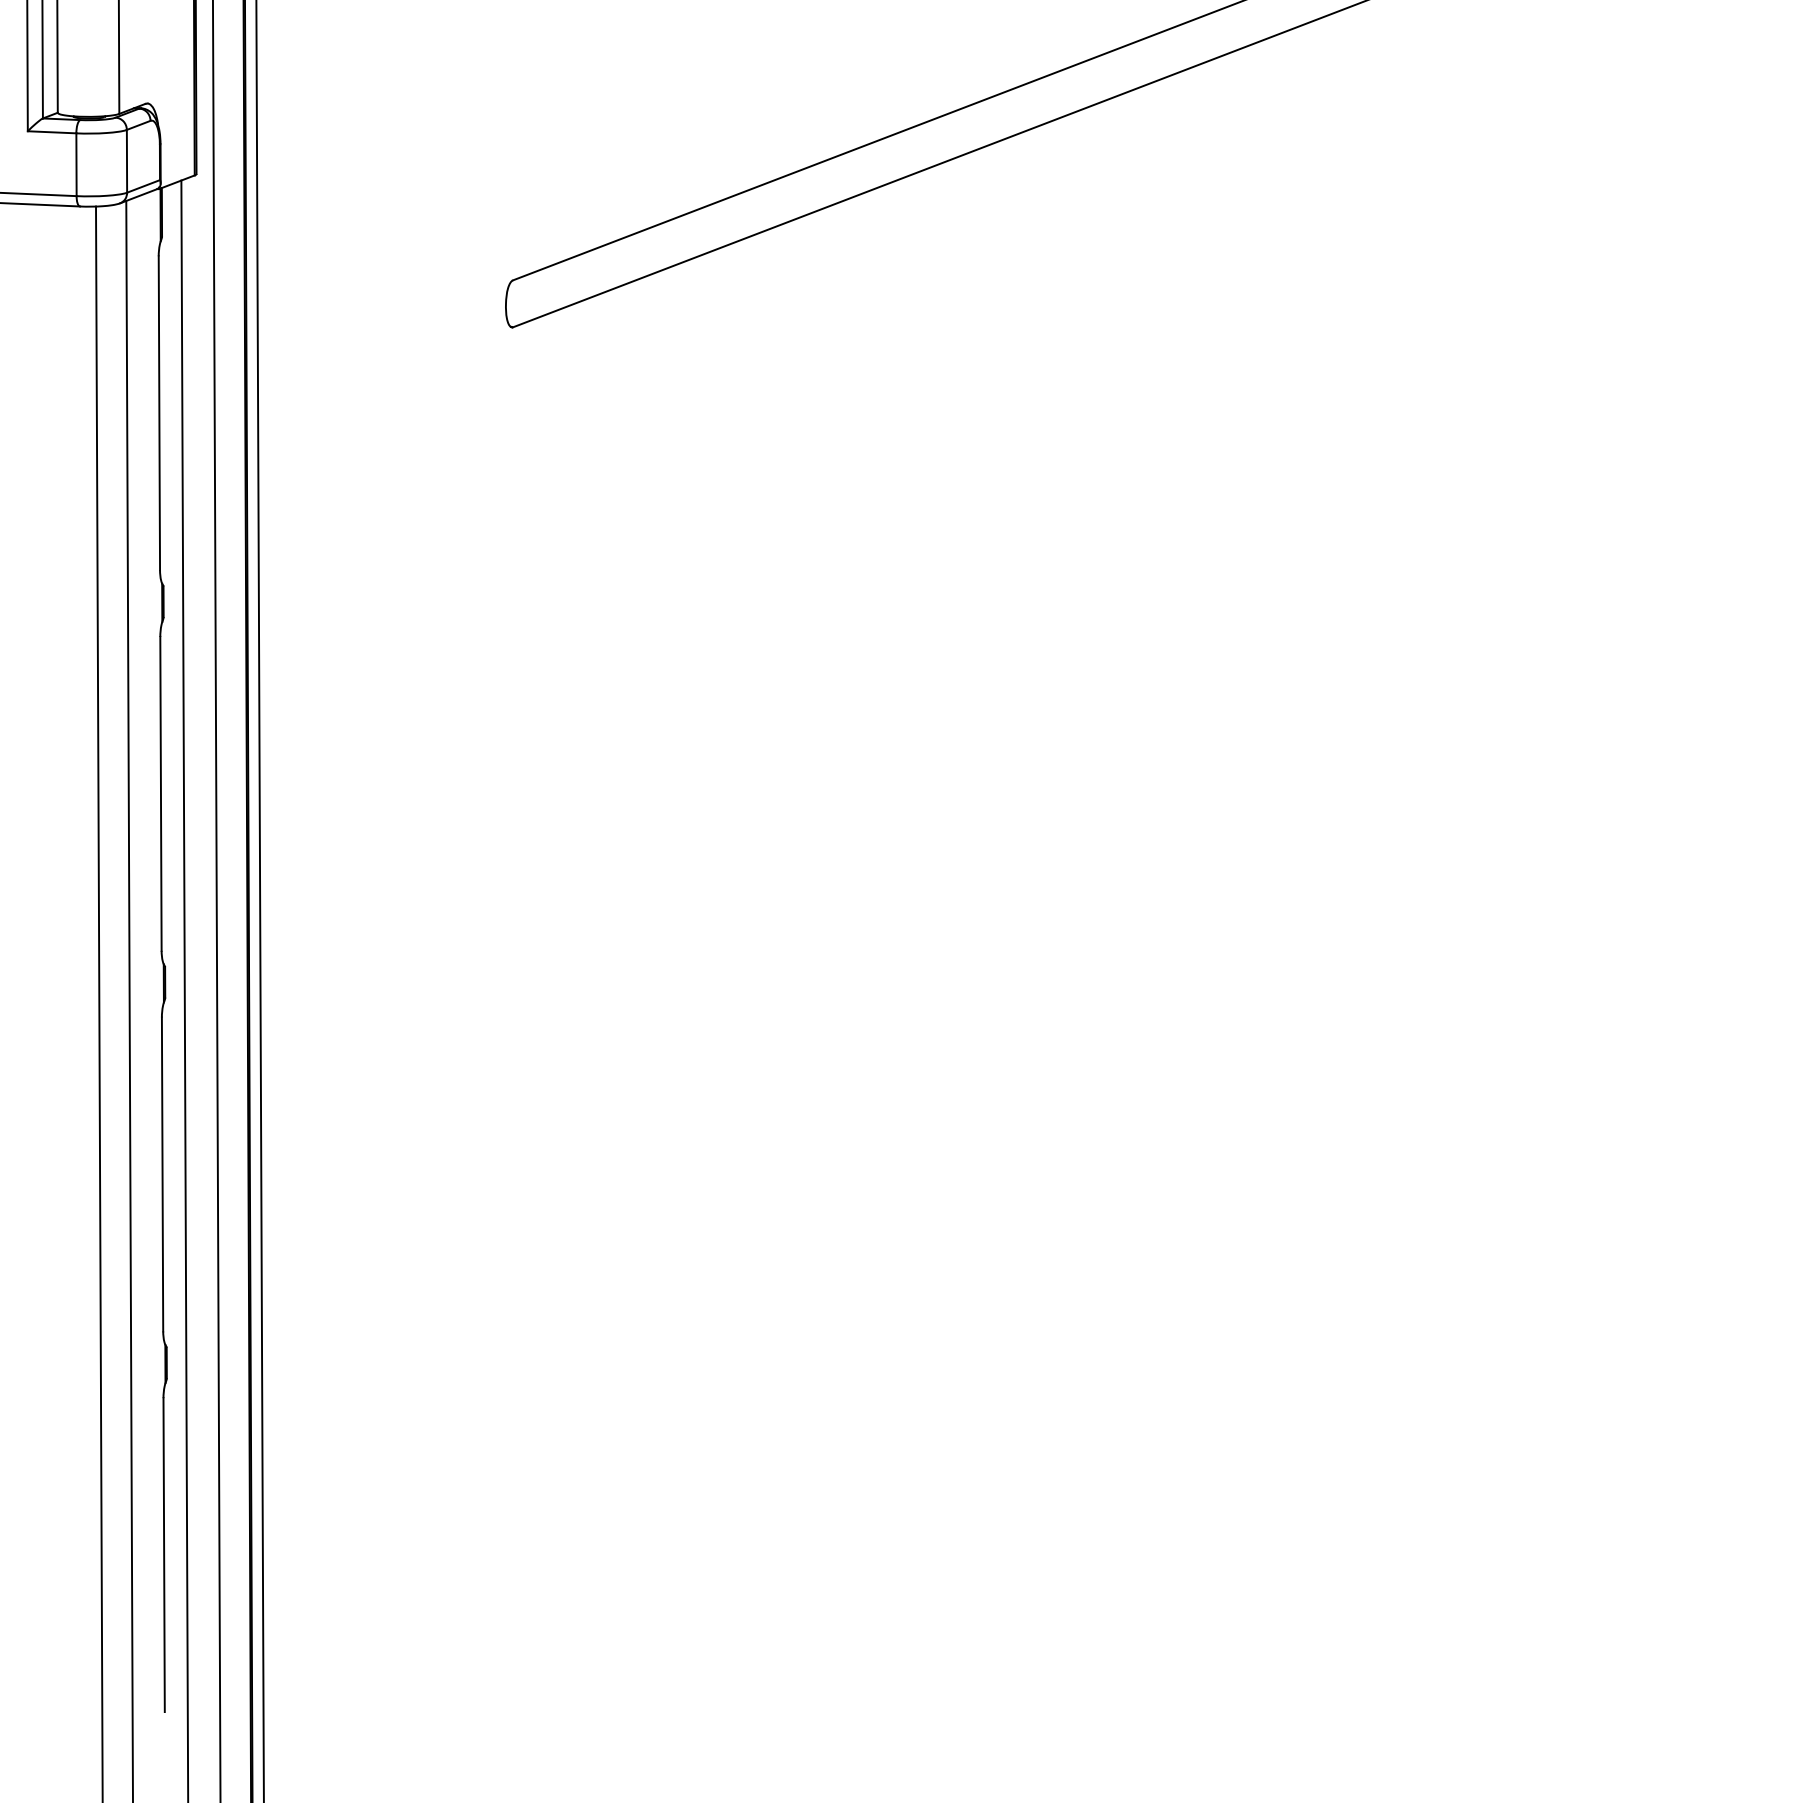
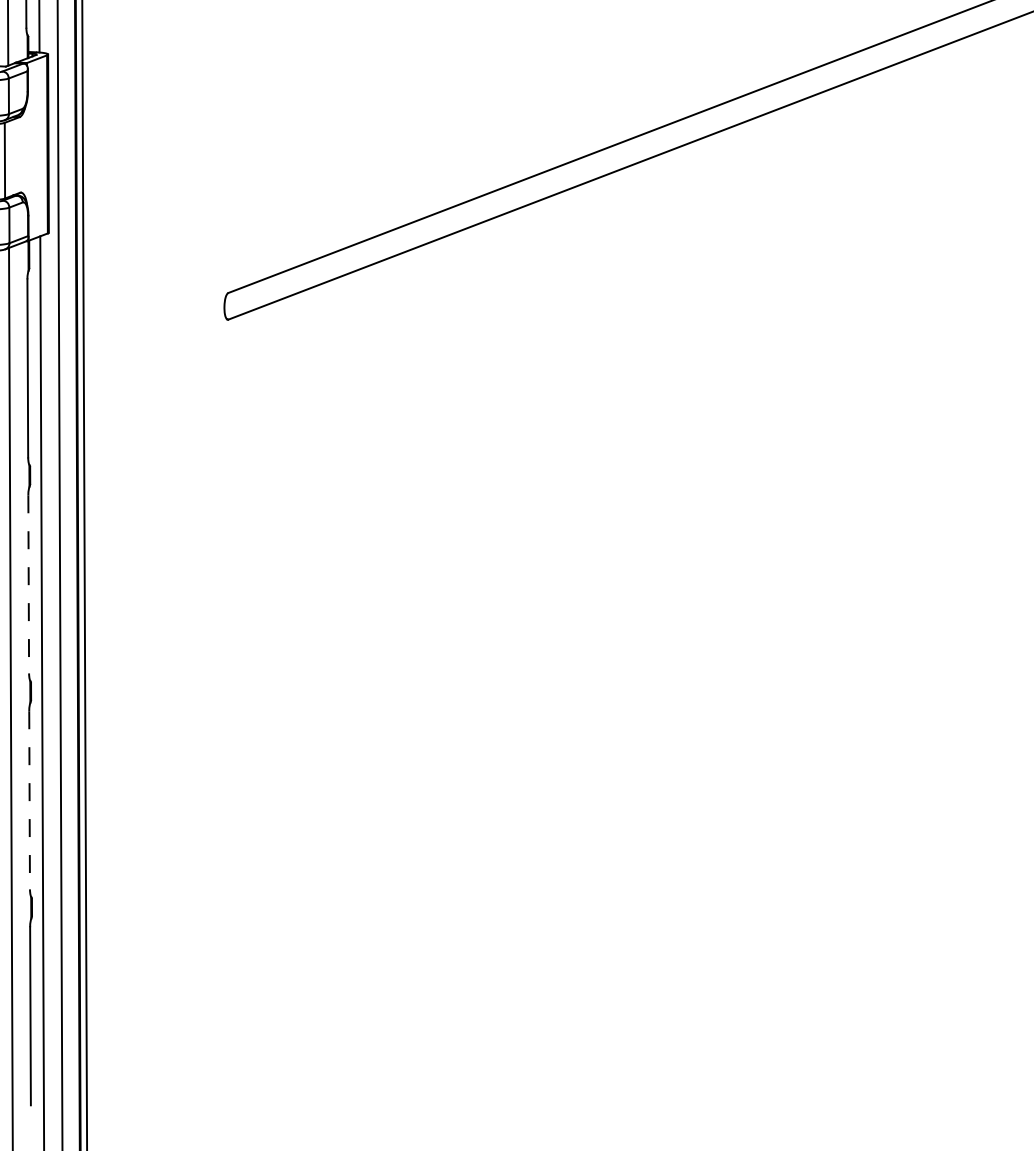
line: (160, 794) -> (28, 584), solid -> dashed
line: (162, 1174) -> (29, 800), solid -> dashed

